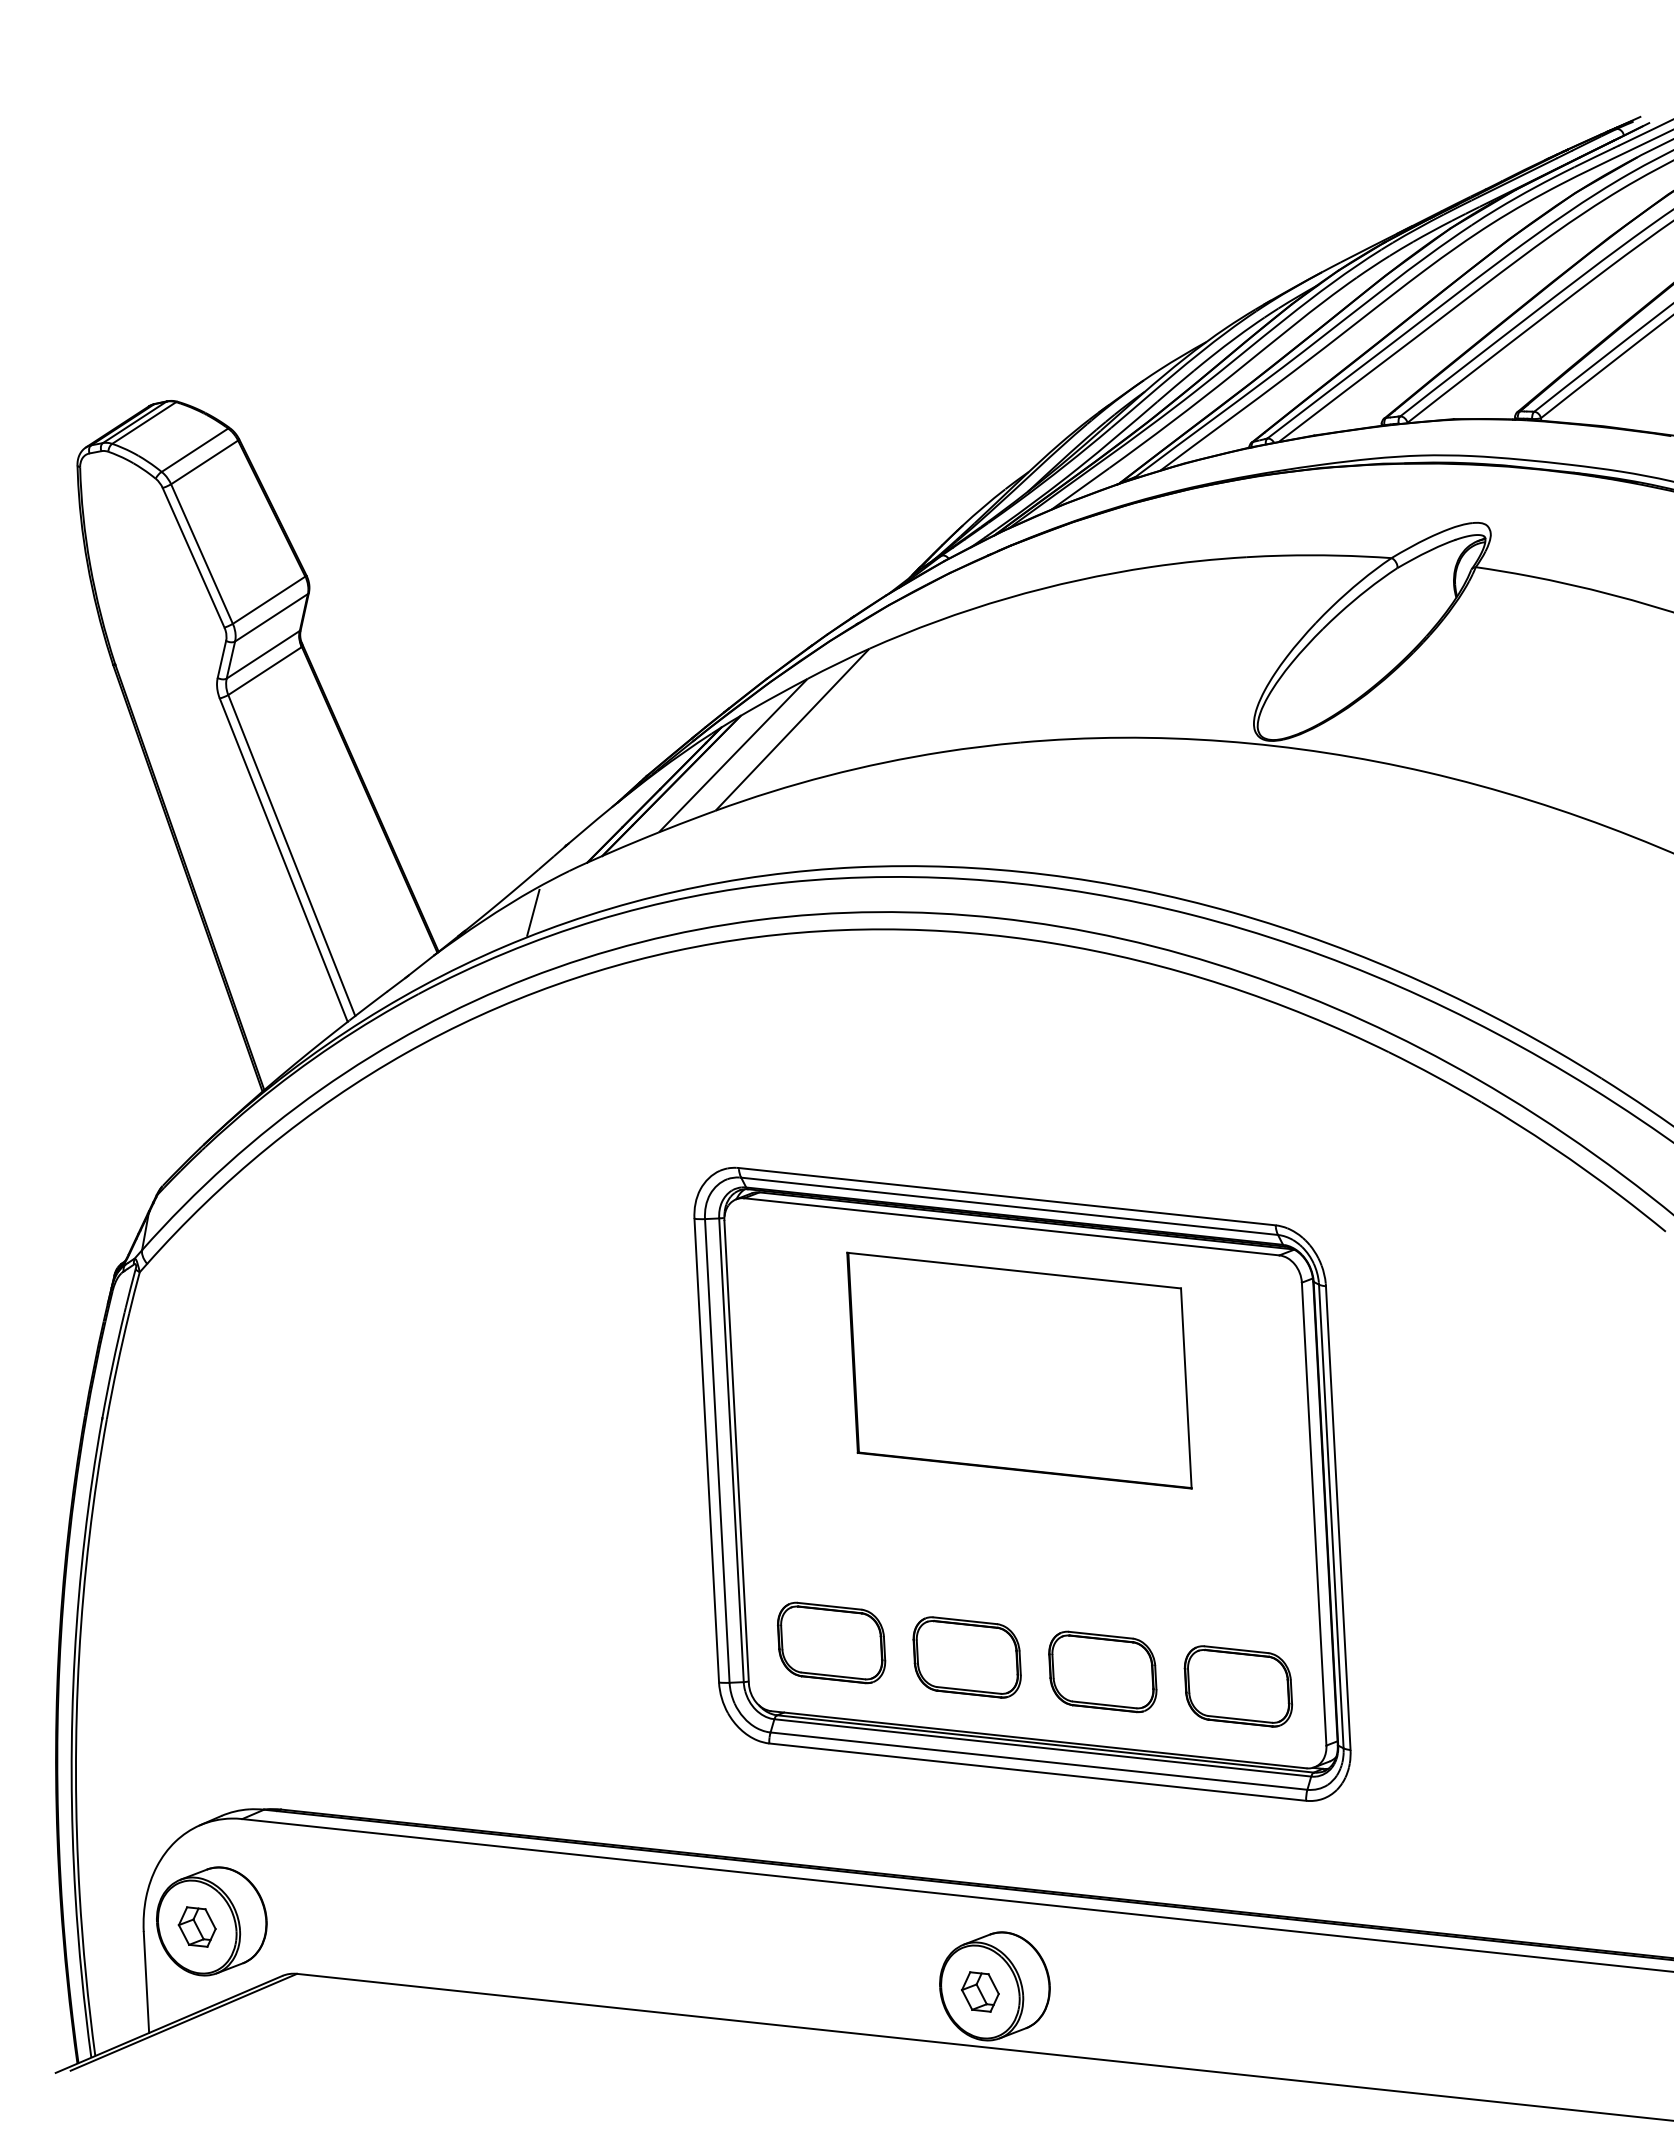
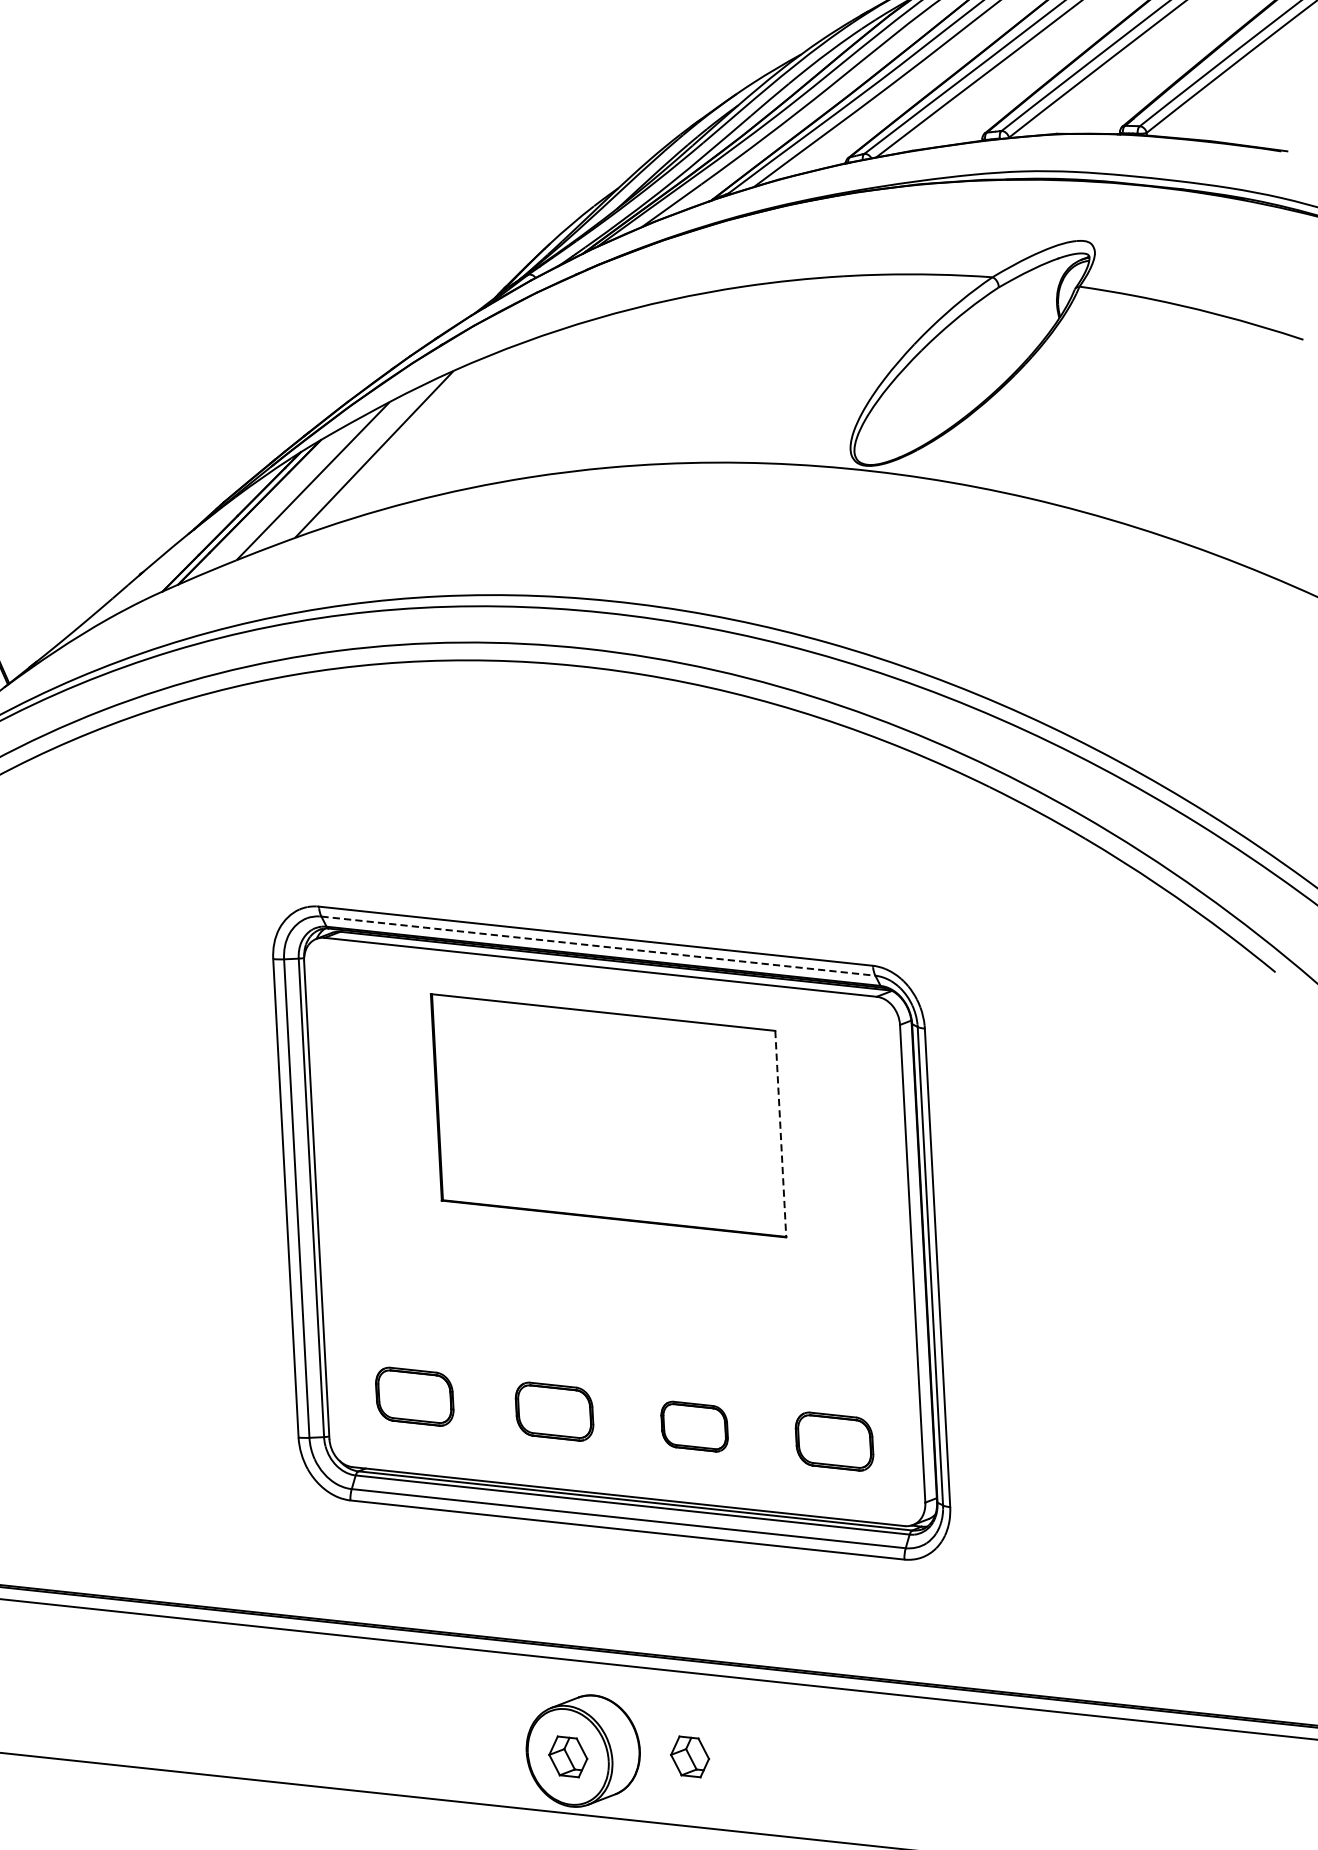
line: (533, 912) -> (107, 642), removed
line: (1009, 1206) -> (598, 946), solid -> dashed
line: (1186, 1389) -> (780, 1135), solid -> dashed
part: (831, 1642) -> (414, 1396), size x0.7
part: (966, 1657) -> (553, 1411), size x0.7
part: (1102, 1671) -> (694, 1426), size x0.6
part: (1238, 1686) -> (834, 1441), size x0.7
part: (1098, 1991) -> (690, 1756), added

